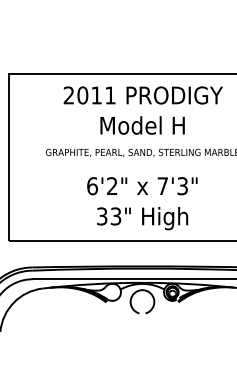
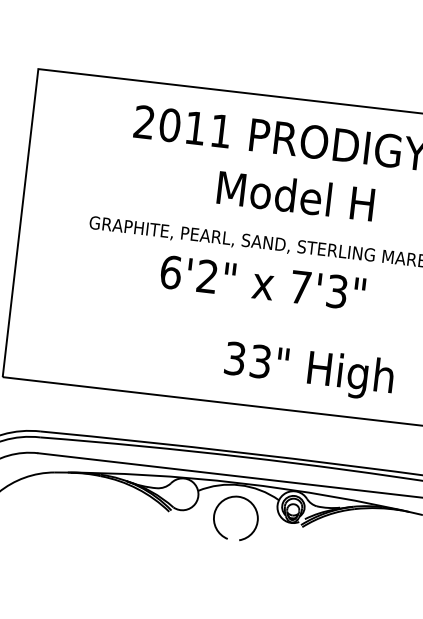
text: (142, 125) -> (295, 195), moved
text: (142, 186) -> (263, 283), moved
text: (142, 218) -> (309, 371), moved

